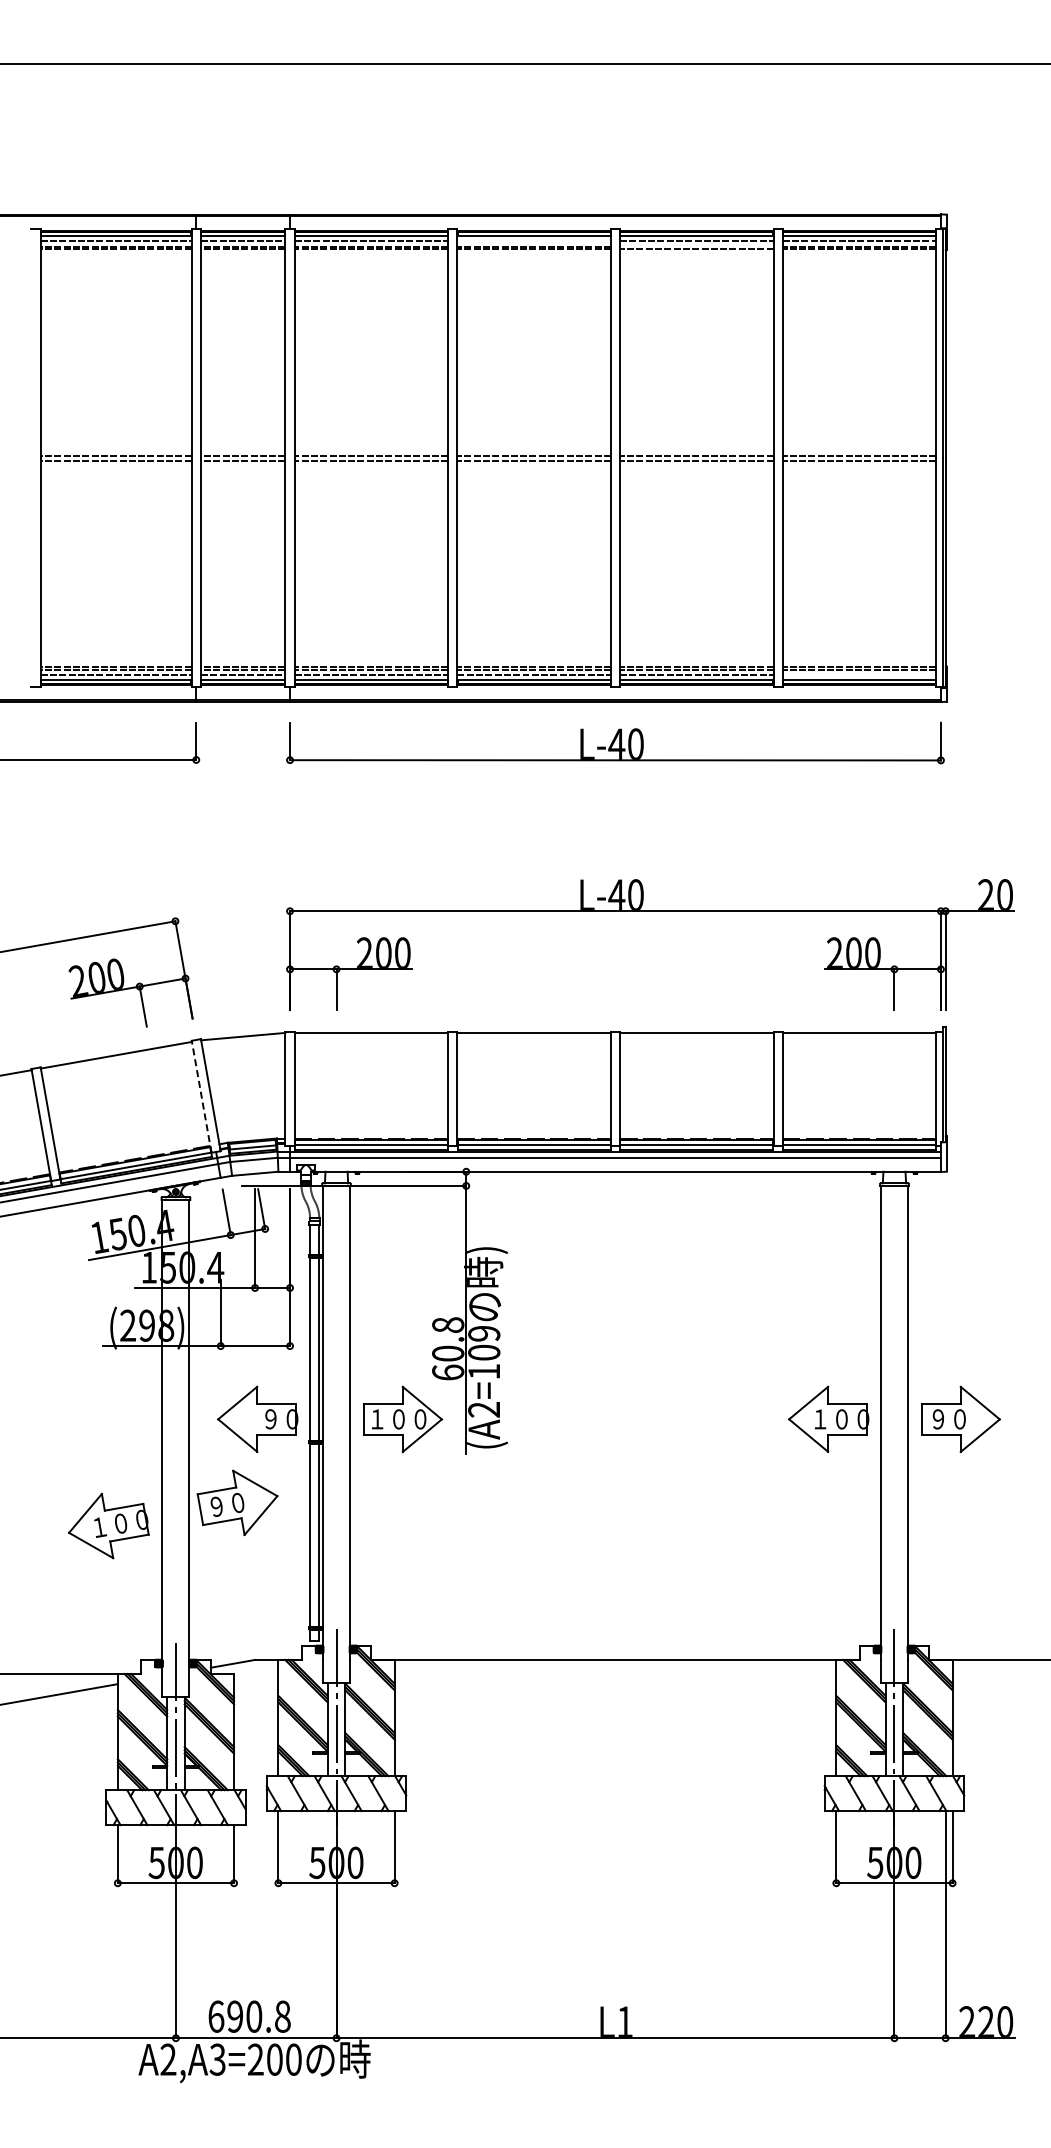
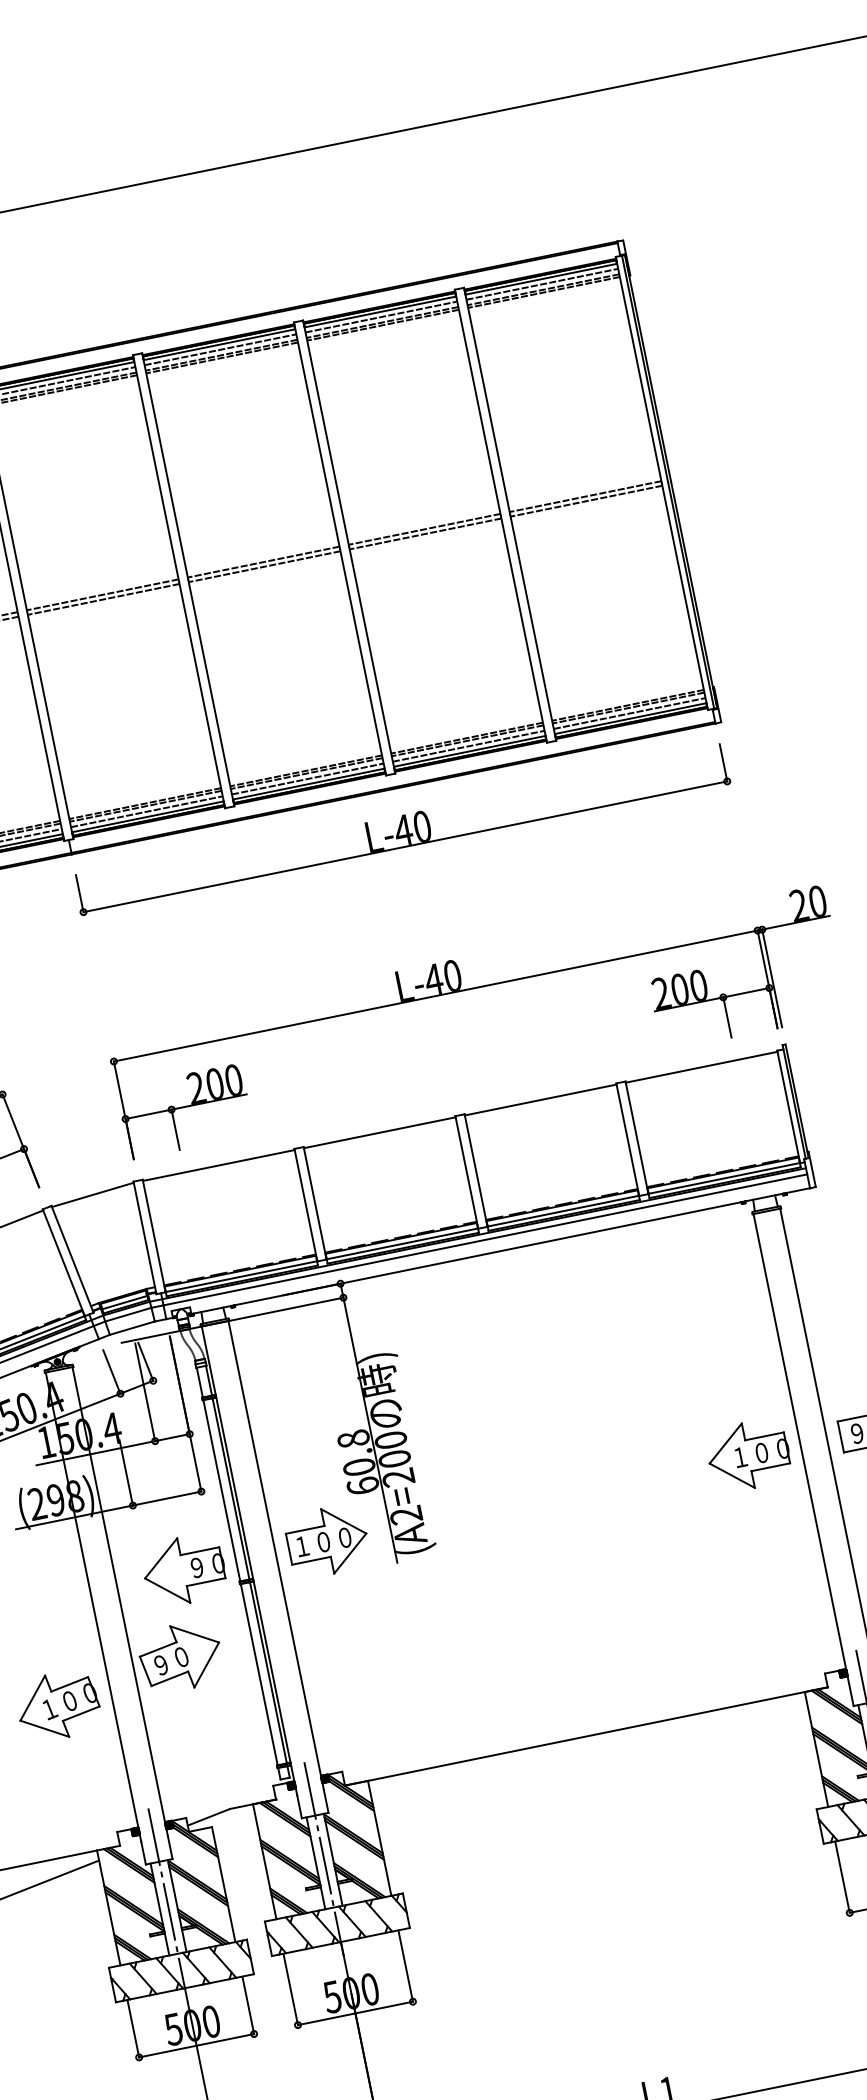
line: (533, 241) -> (219, 350), added
line: (696, 246) -> (382, 322), added
line: (859, 675) -> (629, 713), added
line: (201, 1096) -> (63, 1262), dashed -> solid
text: (484, 1352) -> (394, 1458), (A2=109 -> (A2=200

